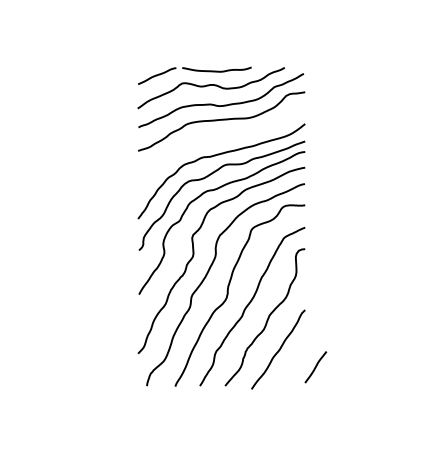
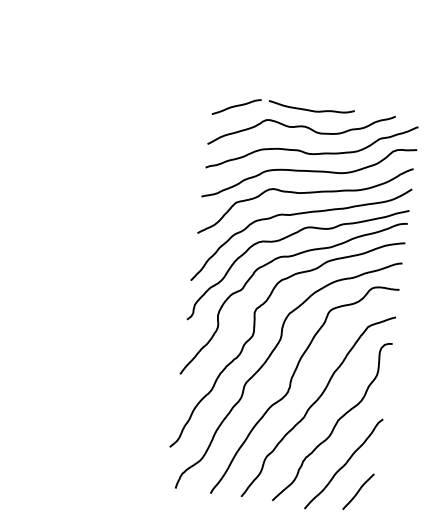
curve: (221, 138) -> (306, 194), added
curve: (315, 367) -> (357, 492), moved

